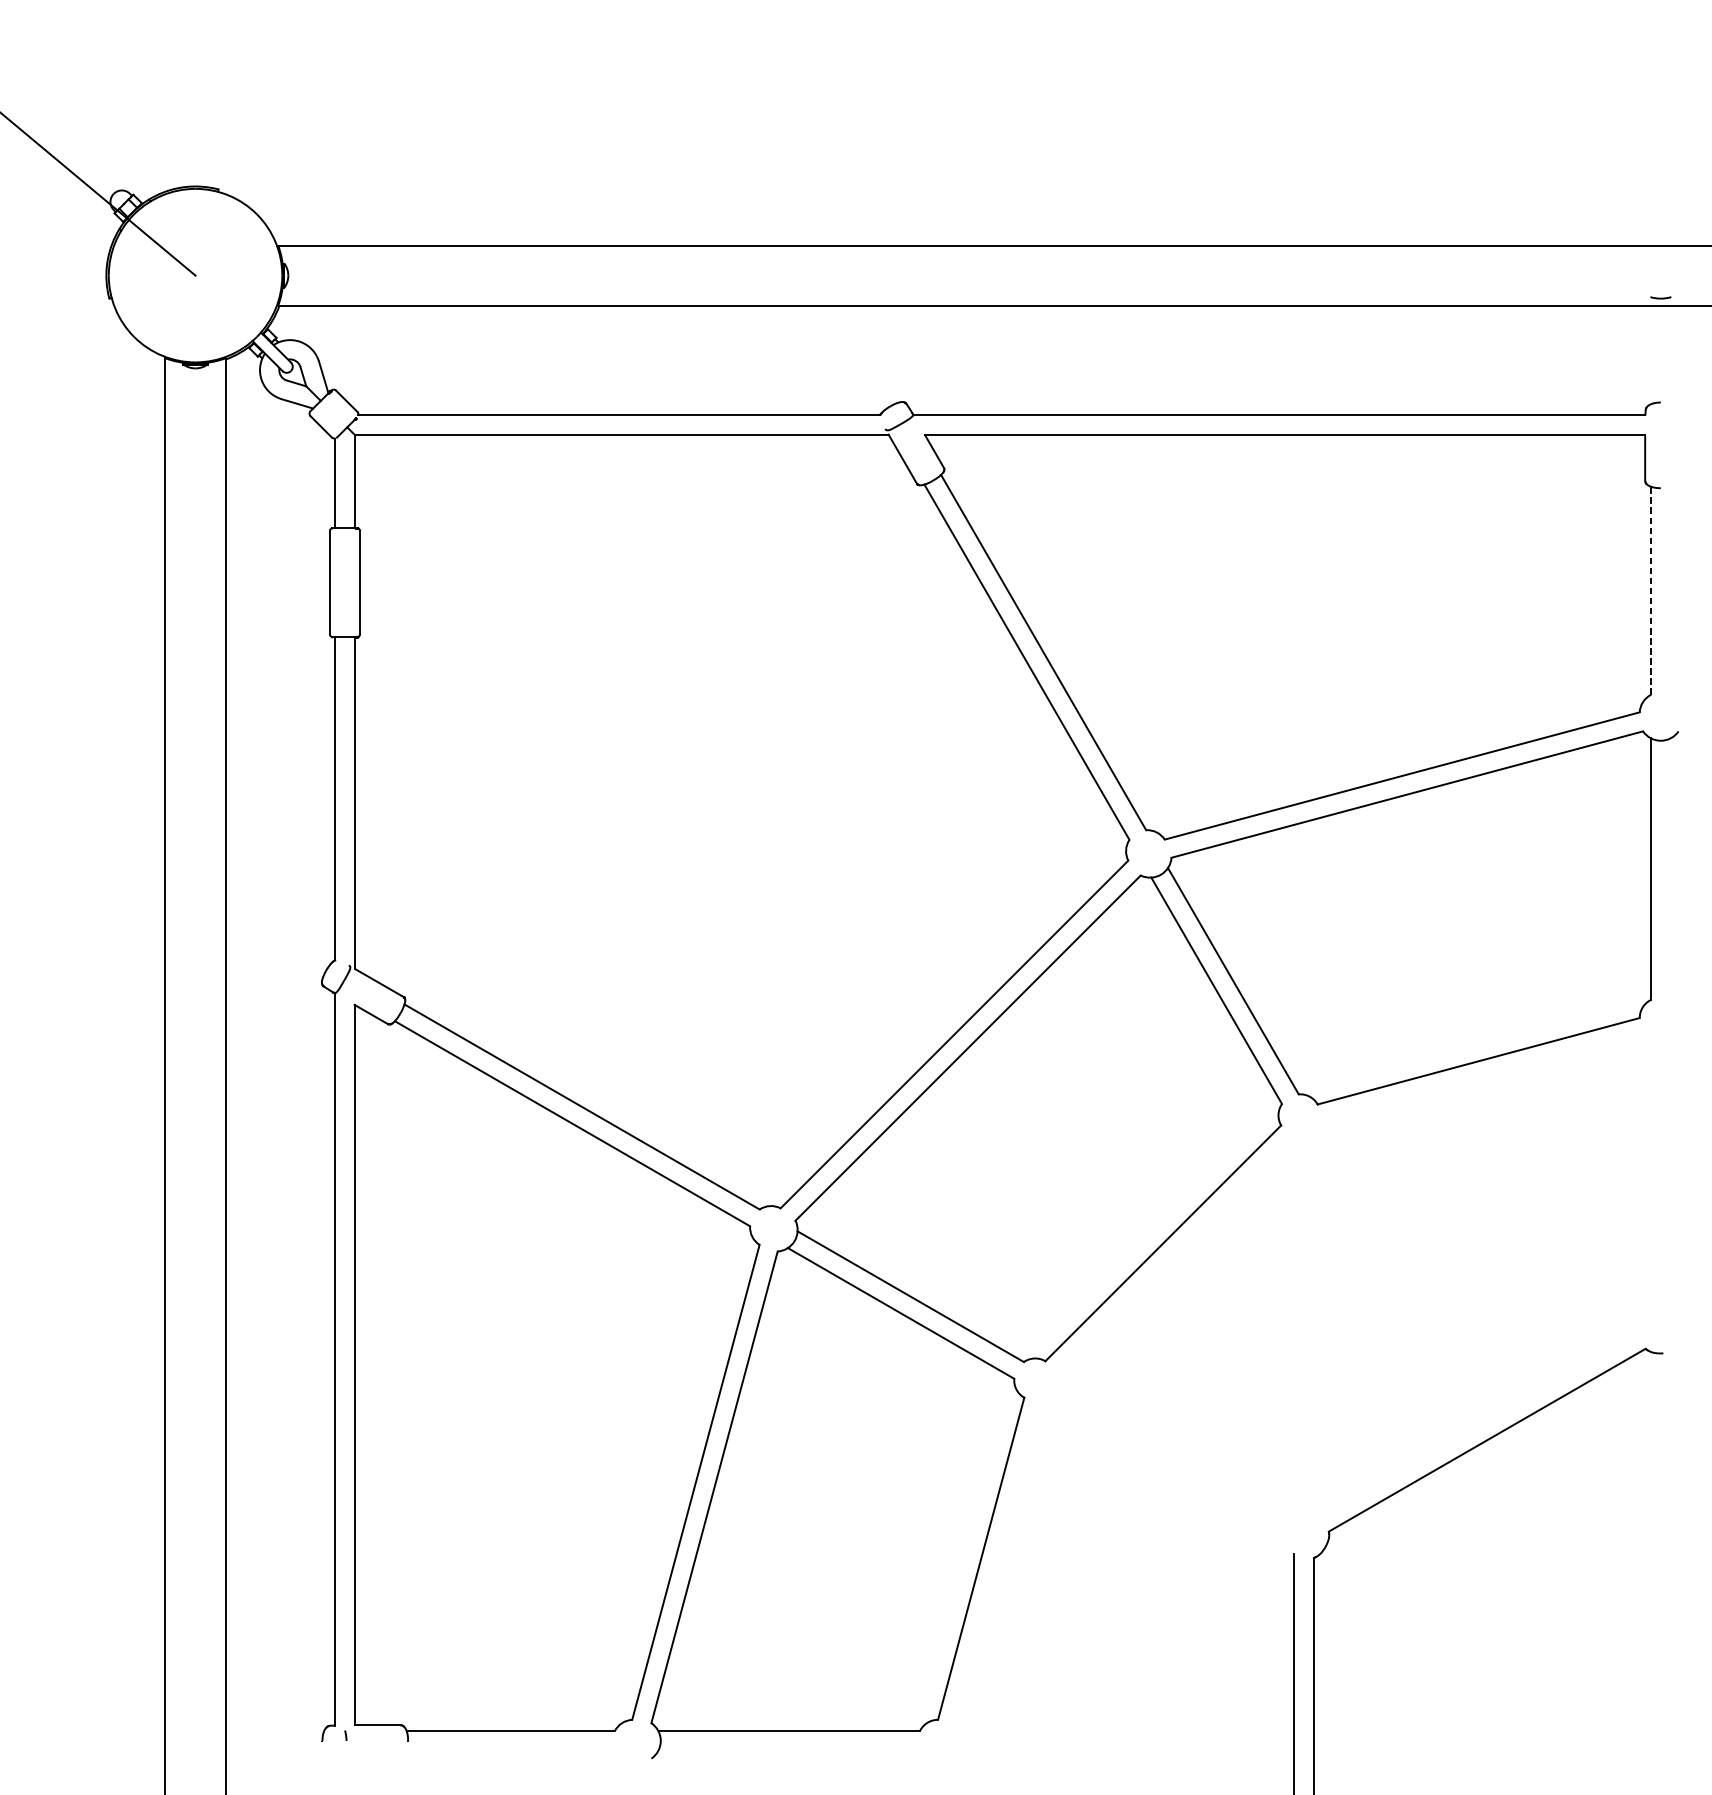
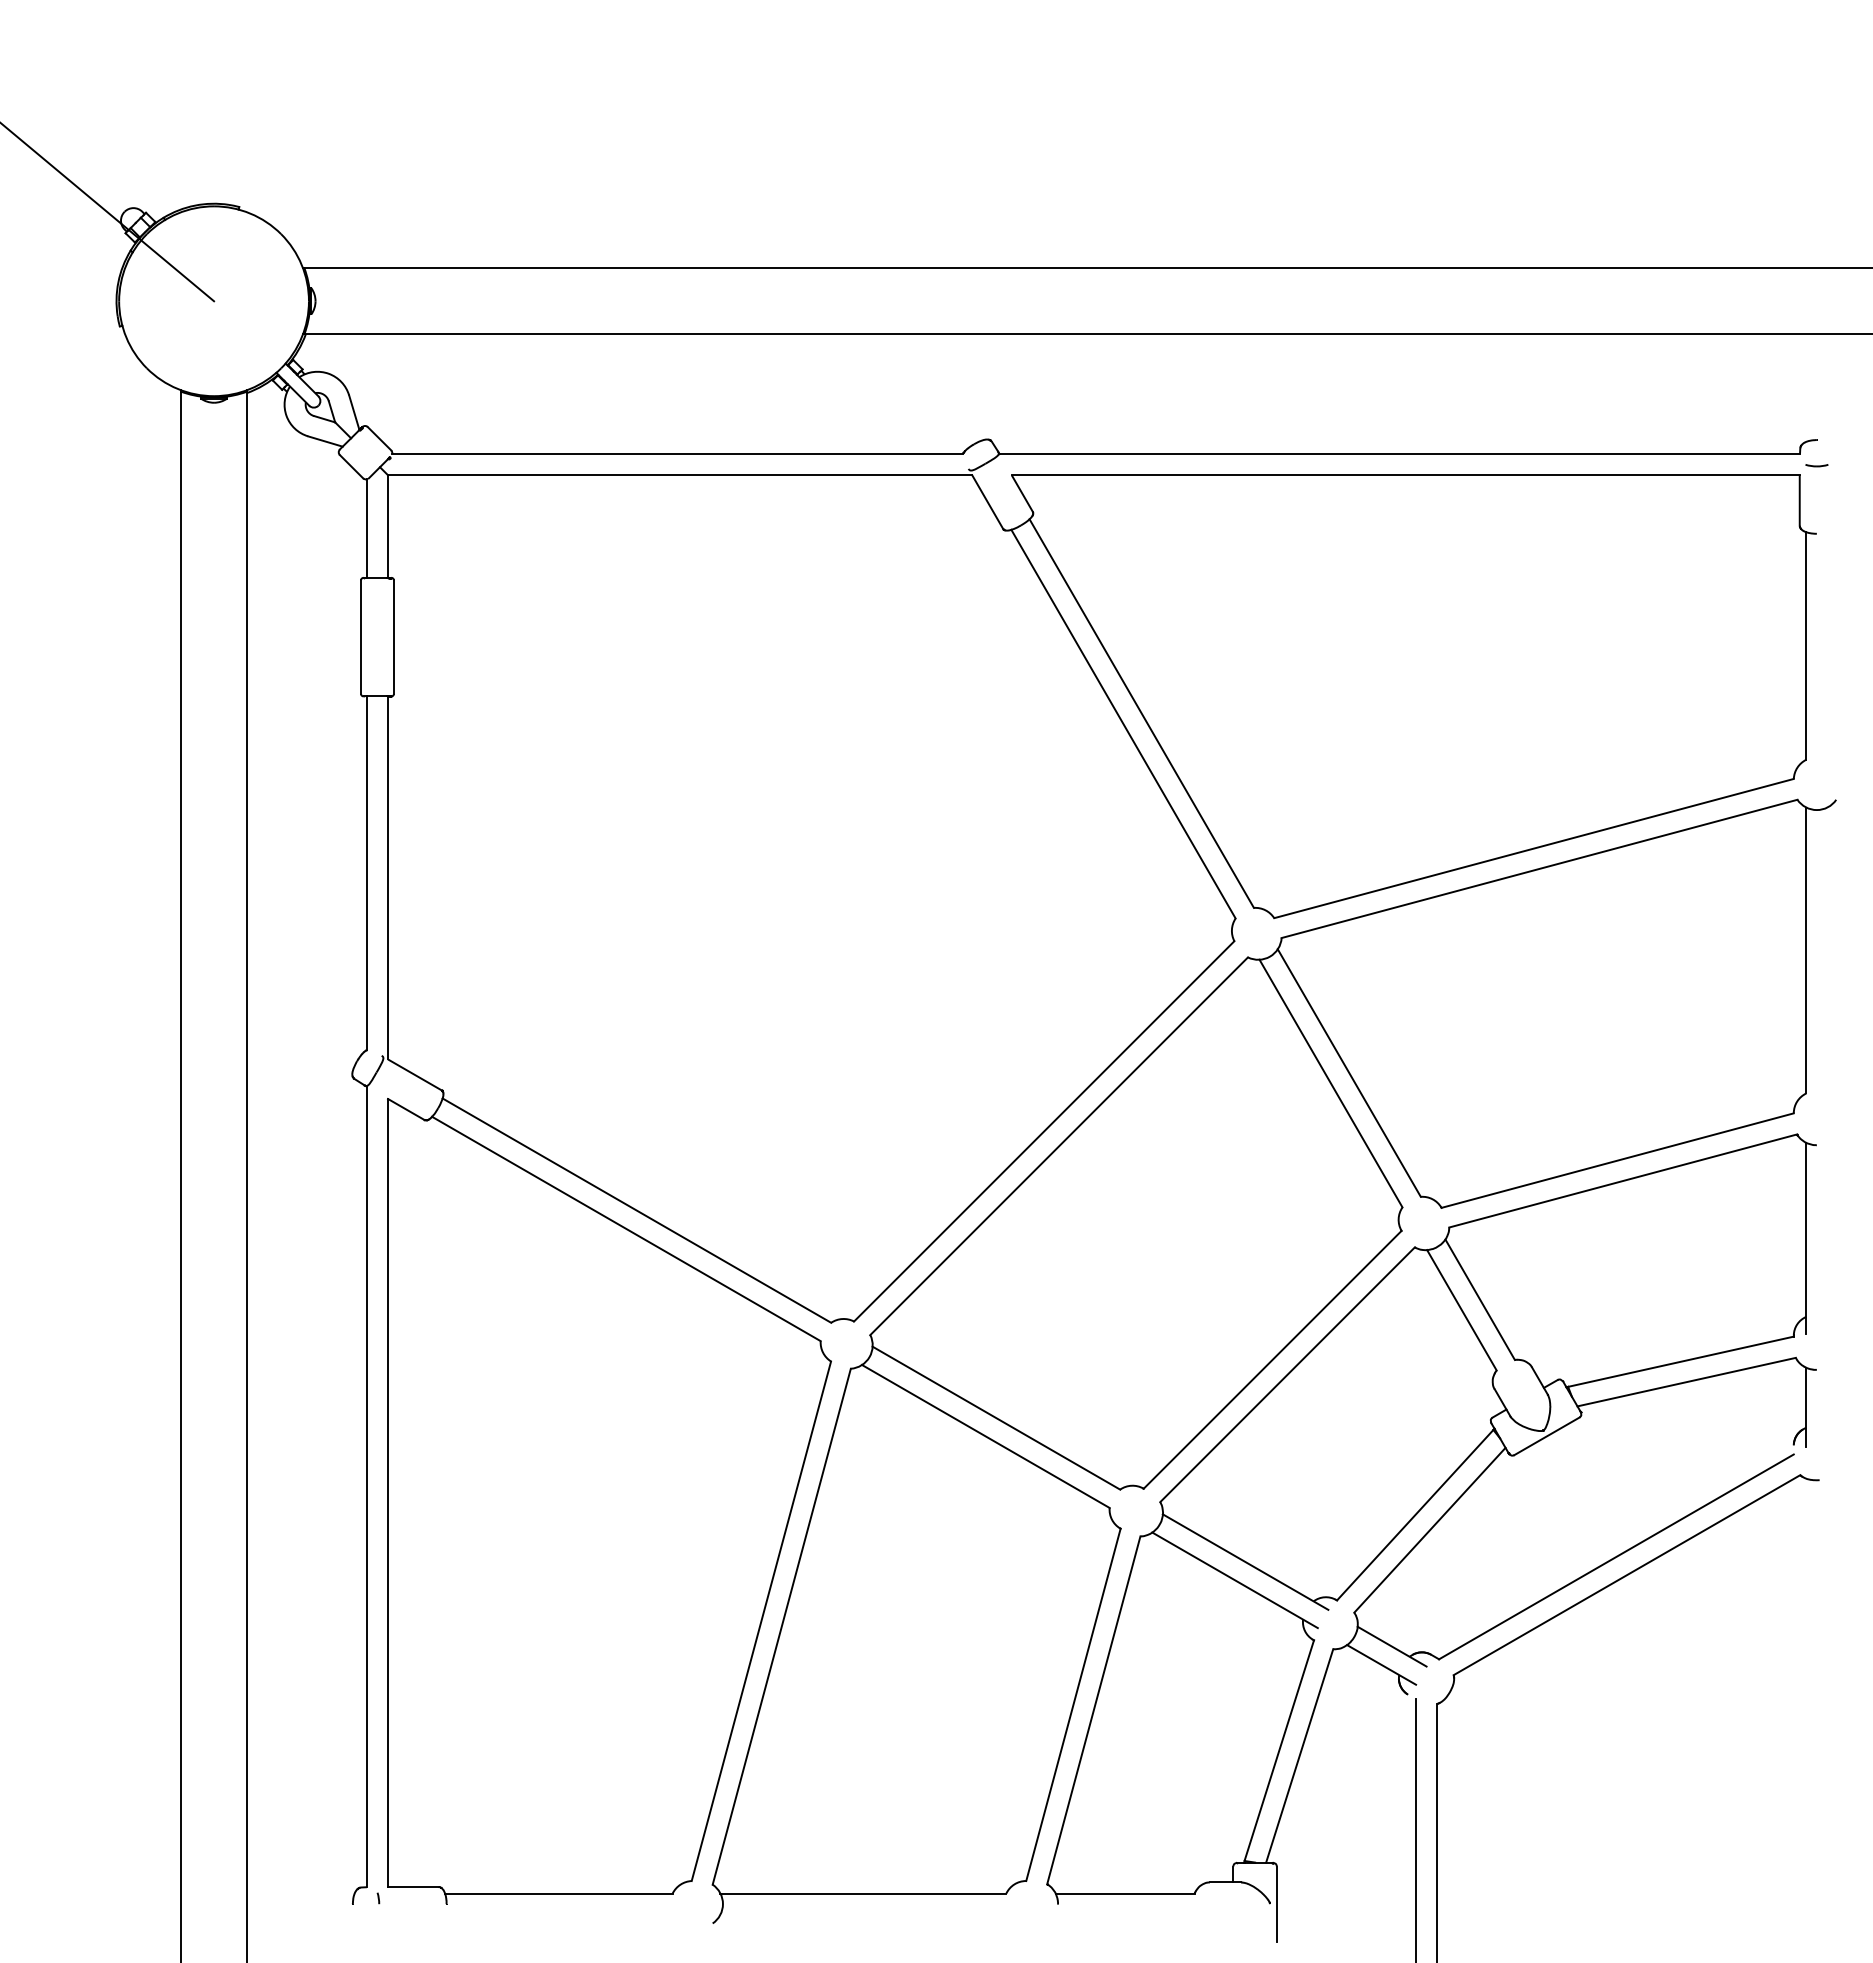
line: (1660, 297) -> (1816, 465), moved
line: (1651, 591) -> (1806, 646), dashed -> solid
part: (1308, 1405) -> (1431, 1537), added

